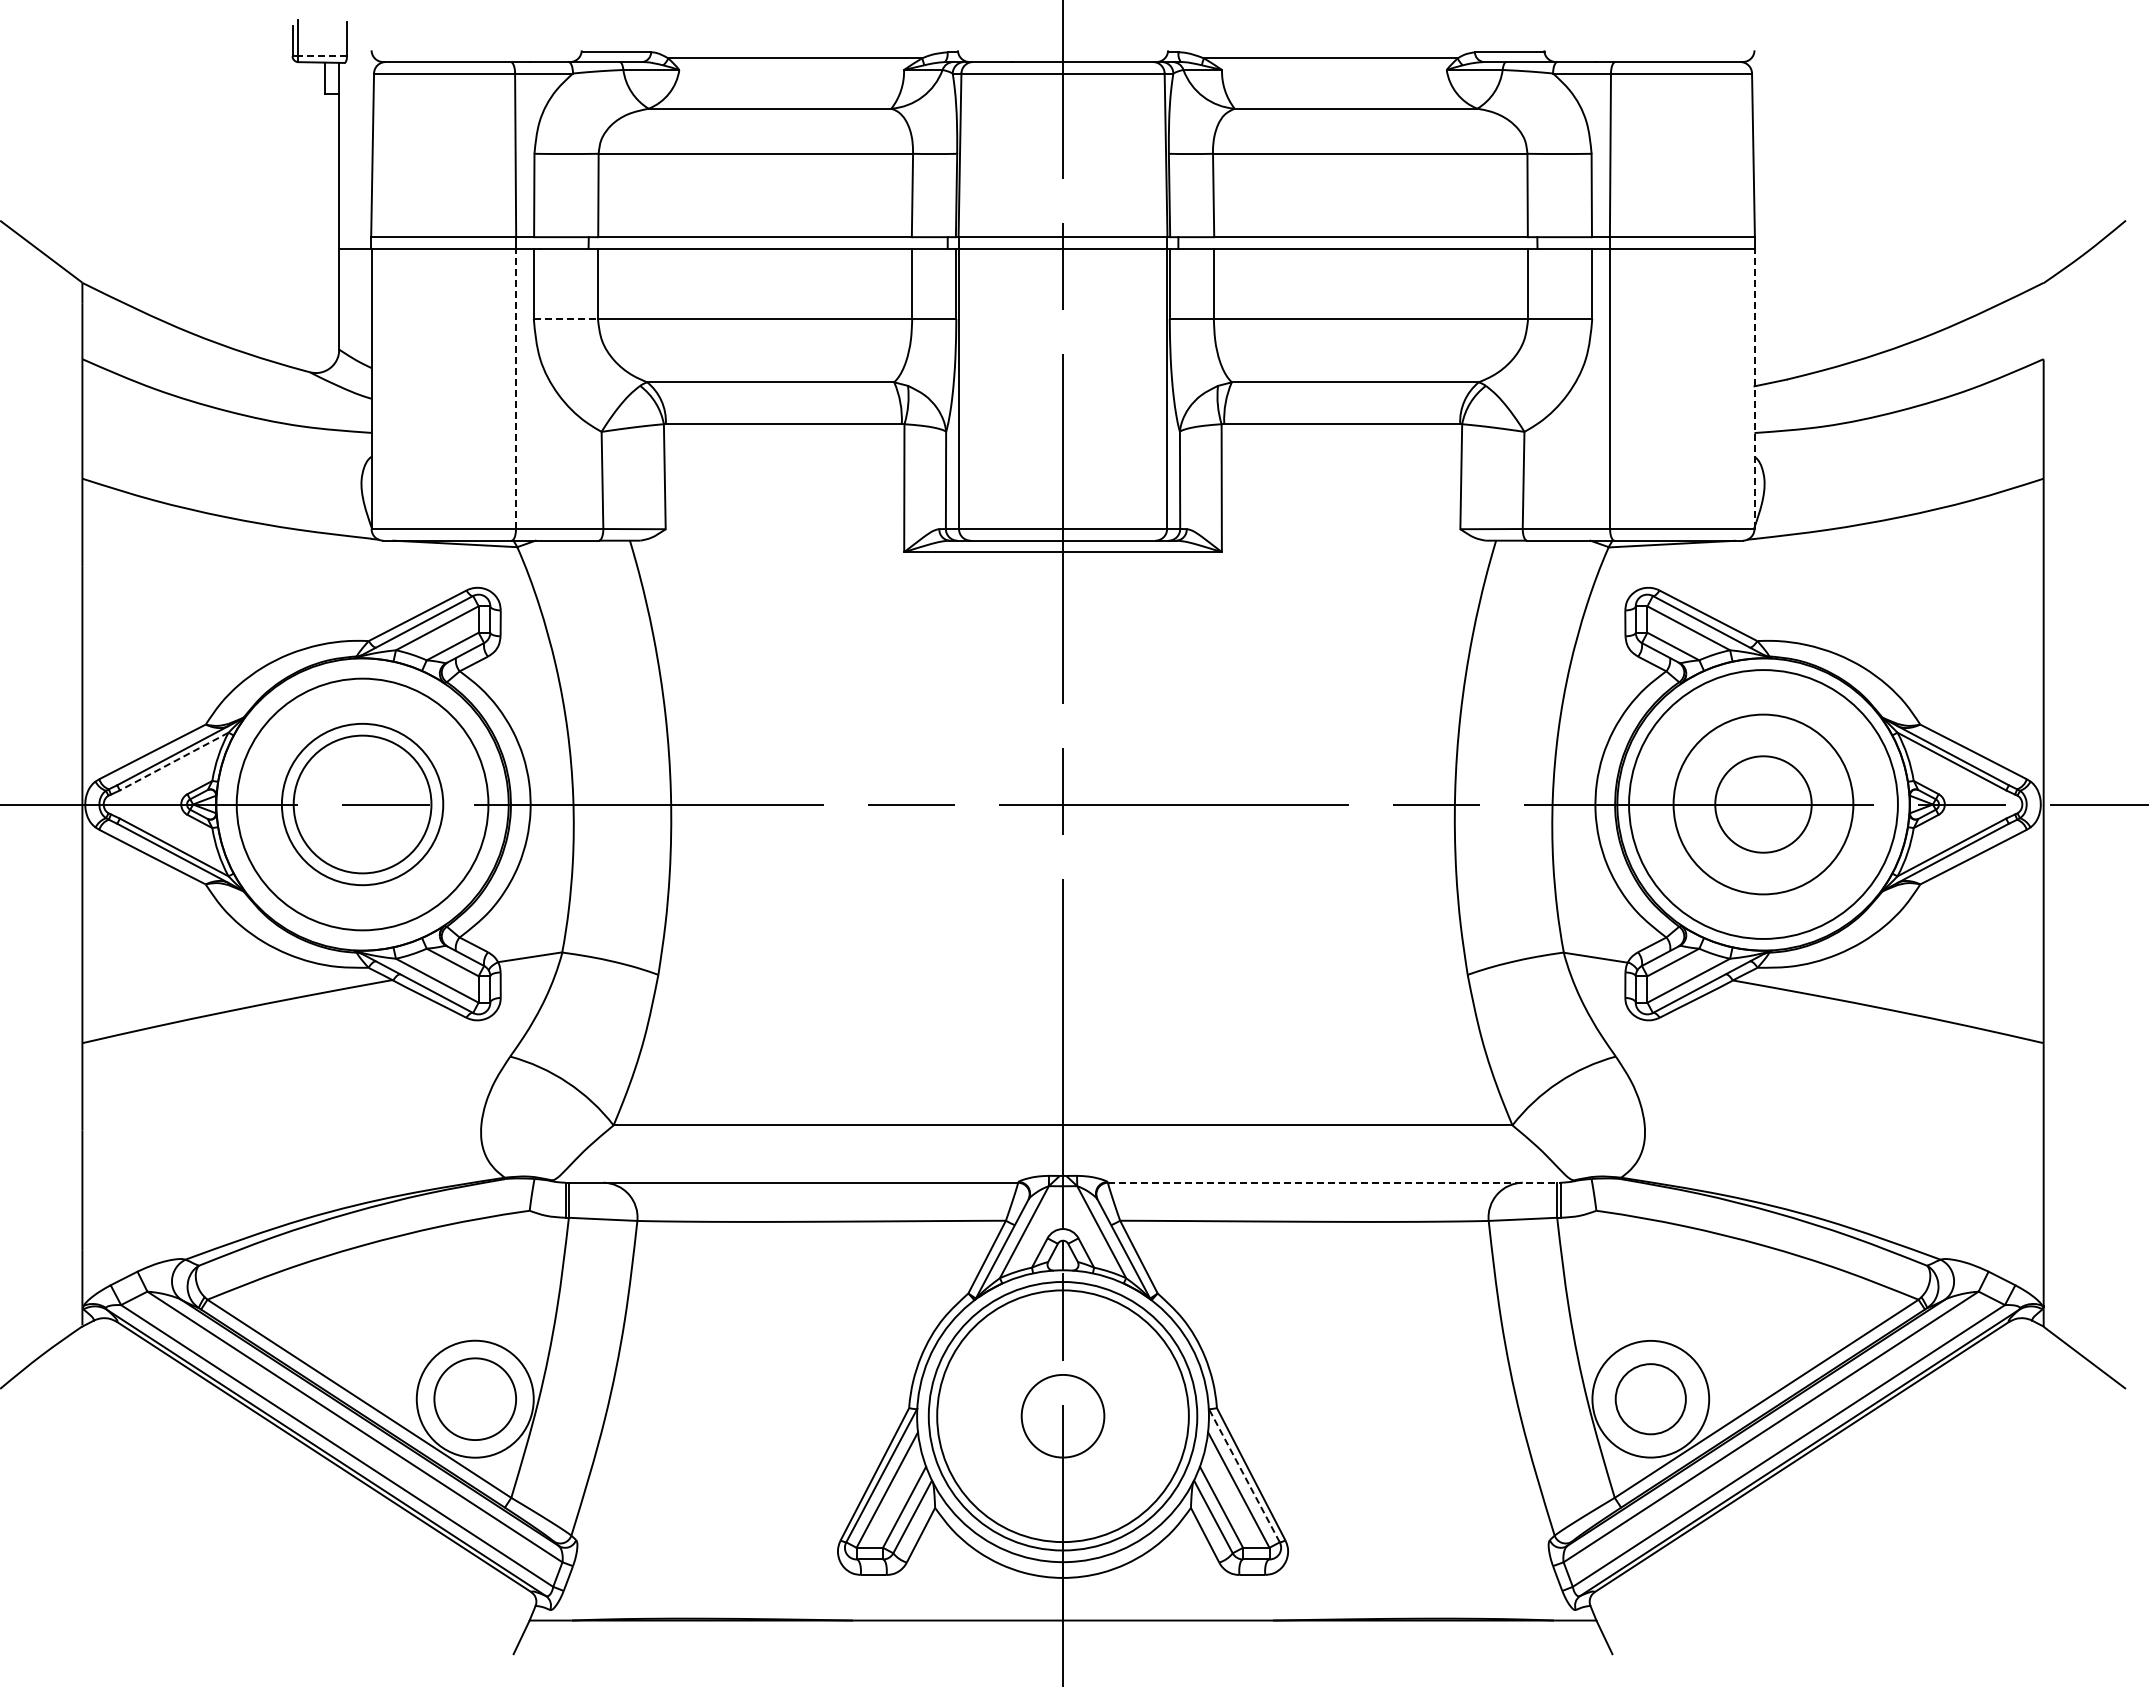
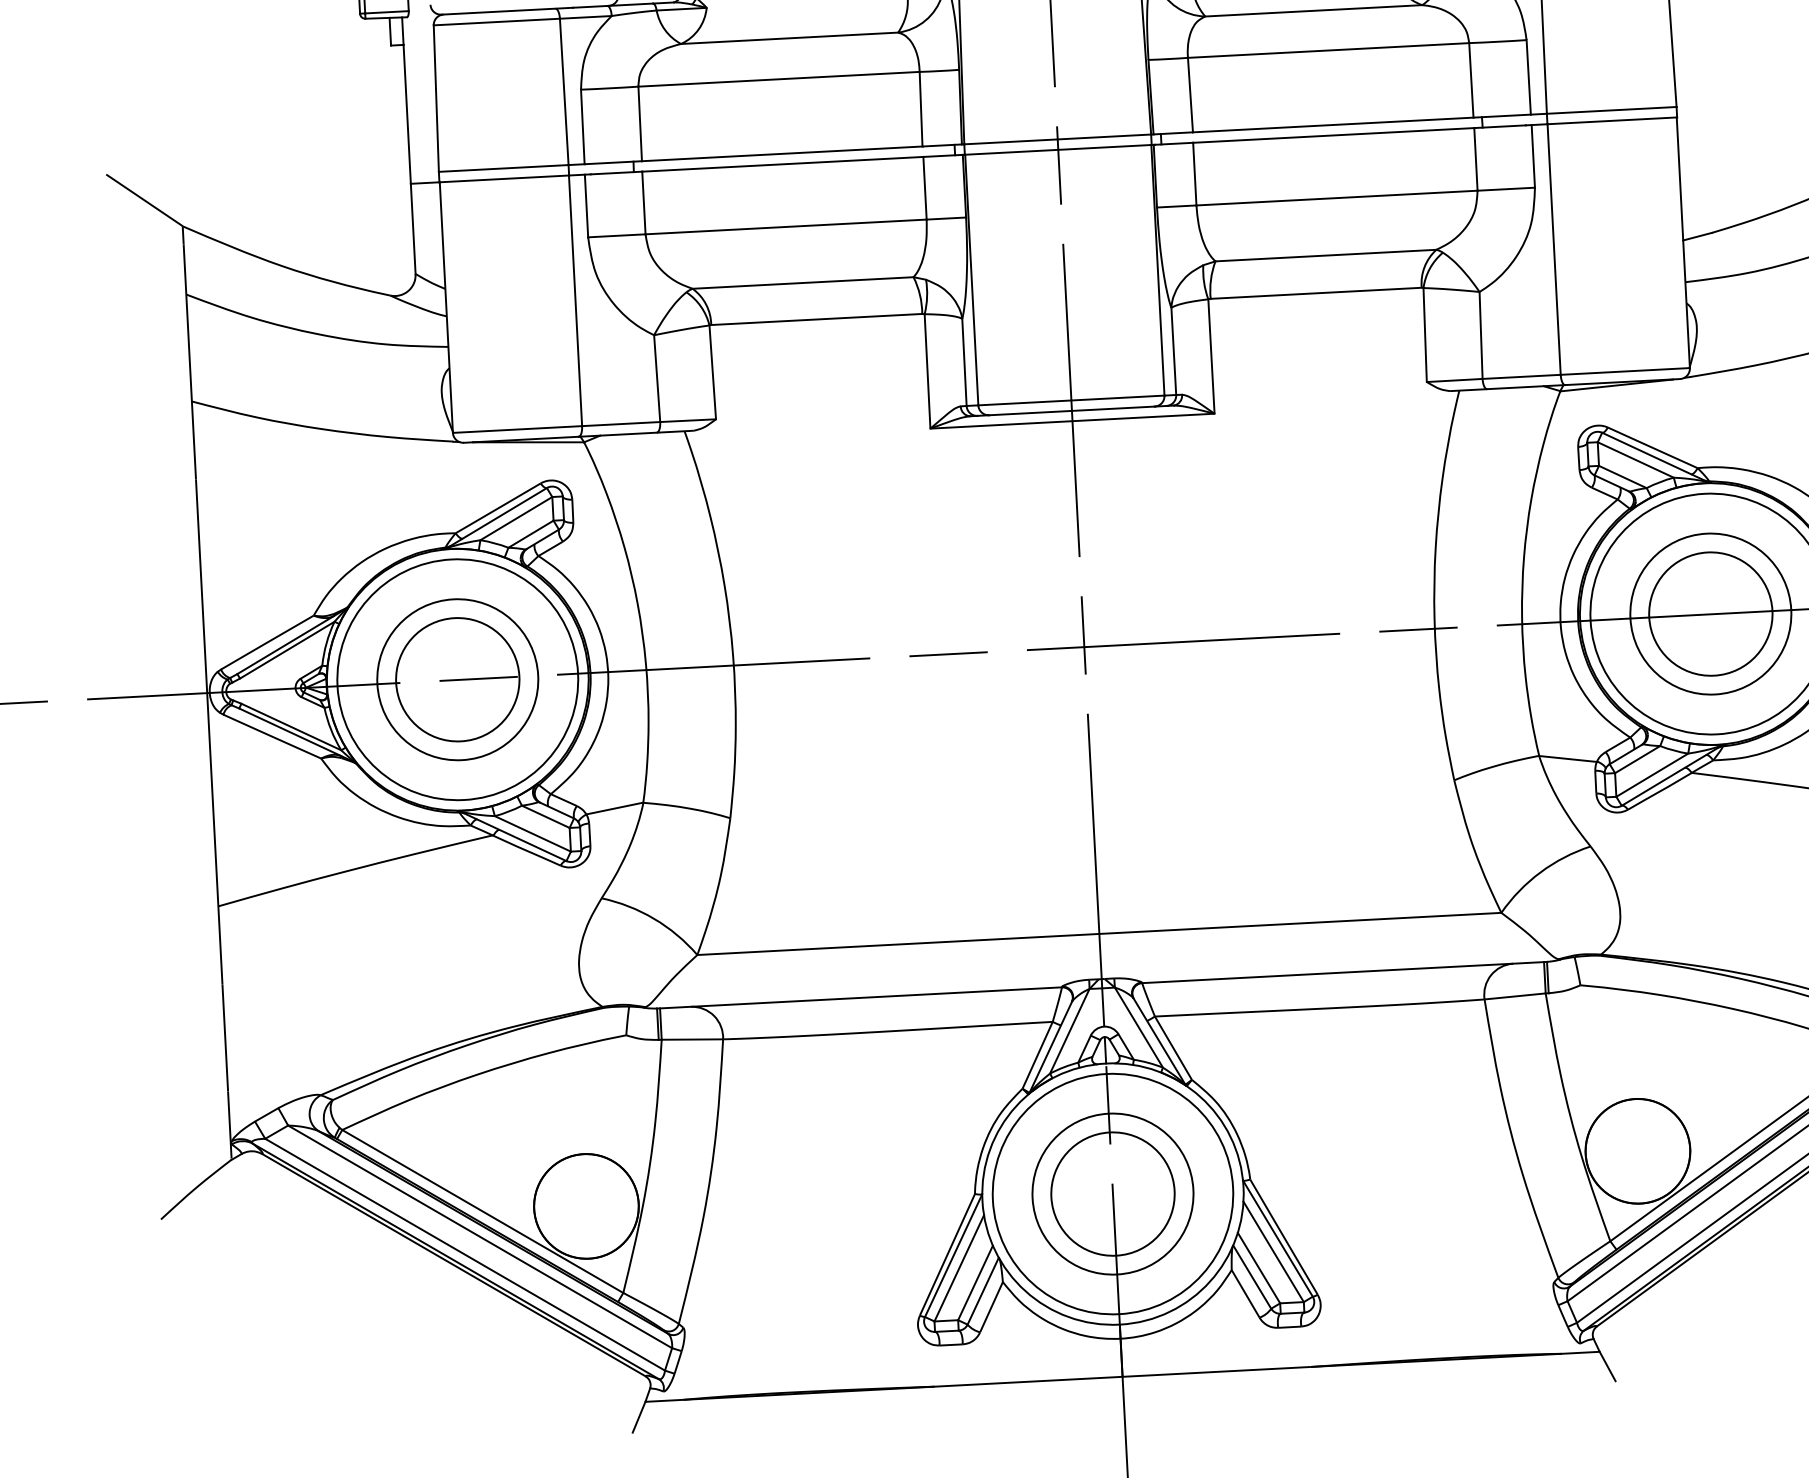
line: (322, 56) -> (386, 12), dashed -> solid
line: (566, 318) -> (617, 235), dashed -> solid
line: (516, 388) -> (575, 300), dashed -> solid
line: (1754, 388) -> (1683, 242), dashed -> solid
line: (174, 761) -> (287, 650), dashed -> solid
circle: (362, 804) -> (457, 679), size x0.71
circle: (362, 804) -> (457, 679), size x1.67
circle: (1763, 804) -> (1710, 614), size x1.43
line: (1334, 1182) -> (1344, 972), dashed -> solid
circle: (474, 1398) -> (585, 1205), size x1.43
circle: (1650, 1398) -> (1637, 1150), size x1.67
circle: (1062, 1416) -> (1112, 1194), size x0.71
circle: (1062, 1416) -> (1112, 1194), size x1.67
line: (1244, 1475) -> (1278, 1238), dashed -> solid

